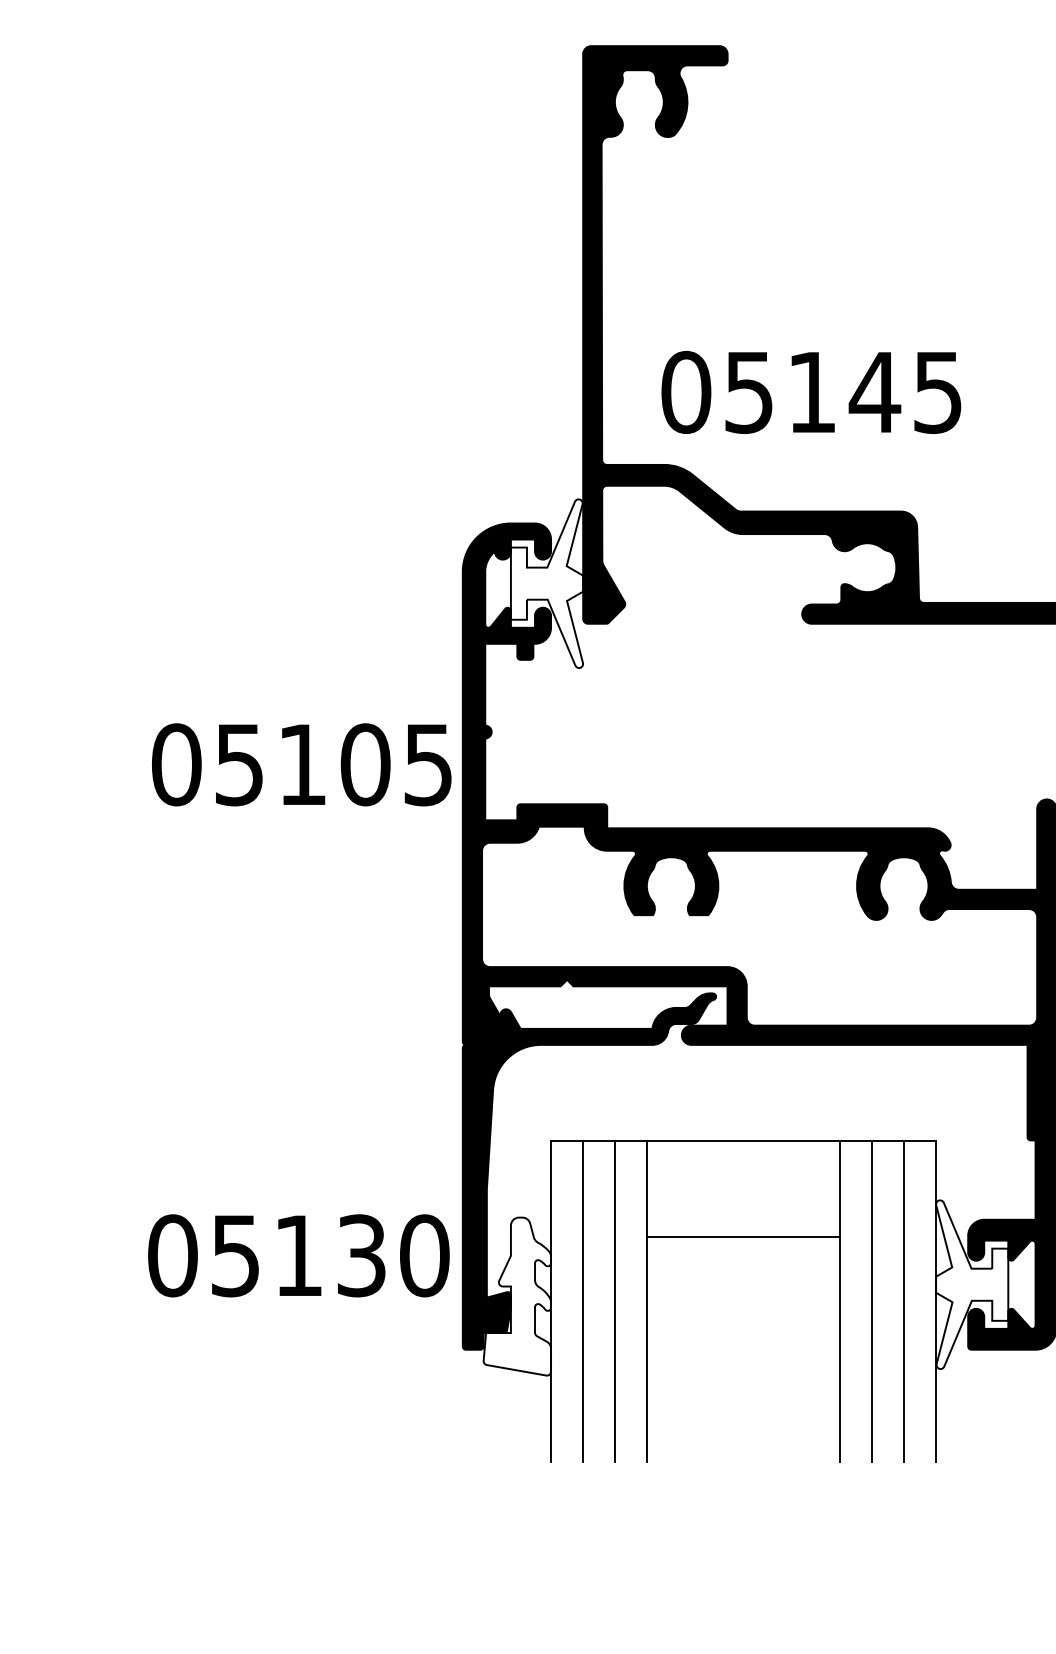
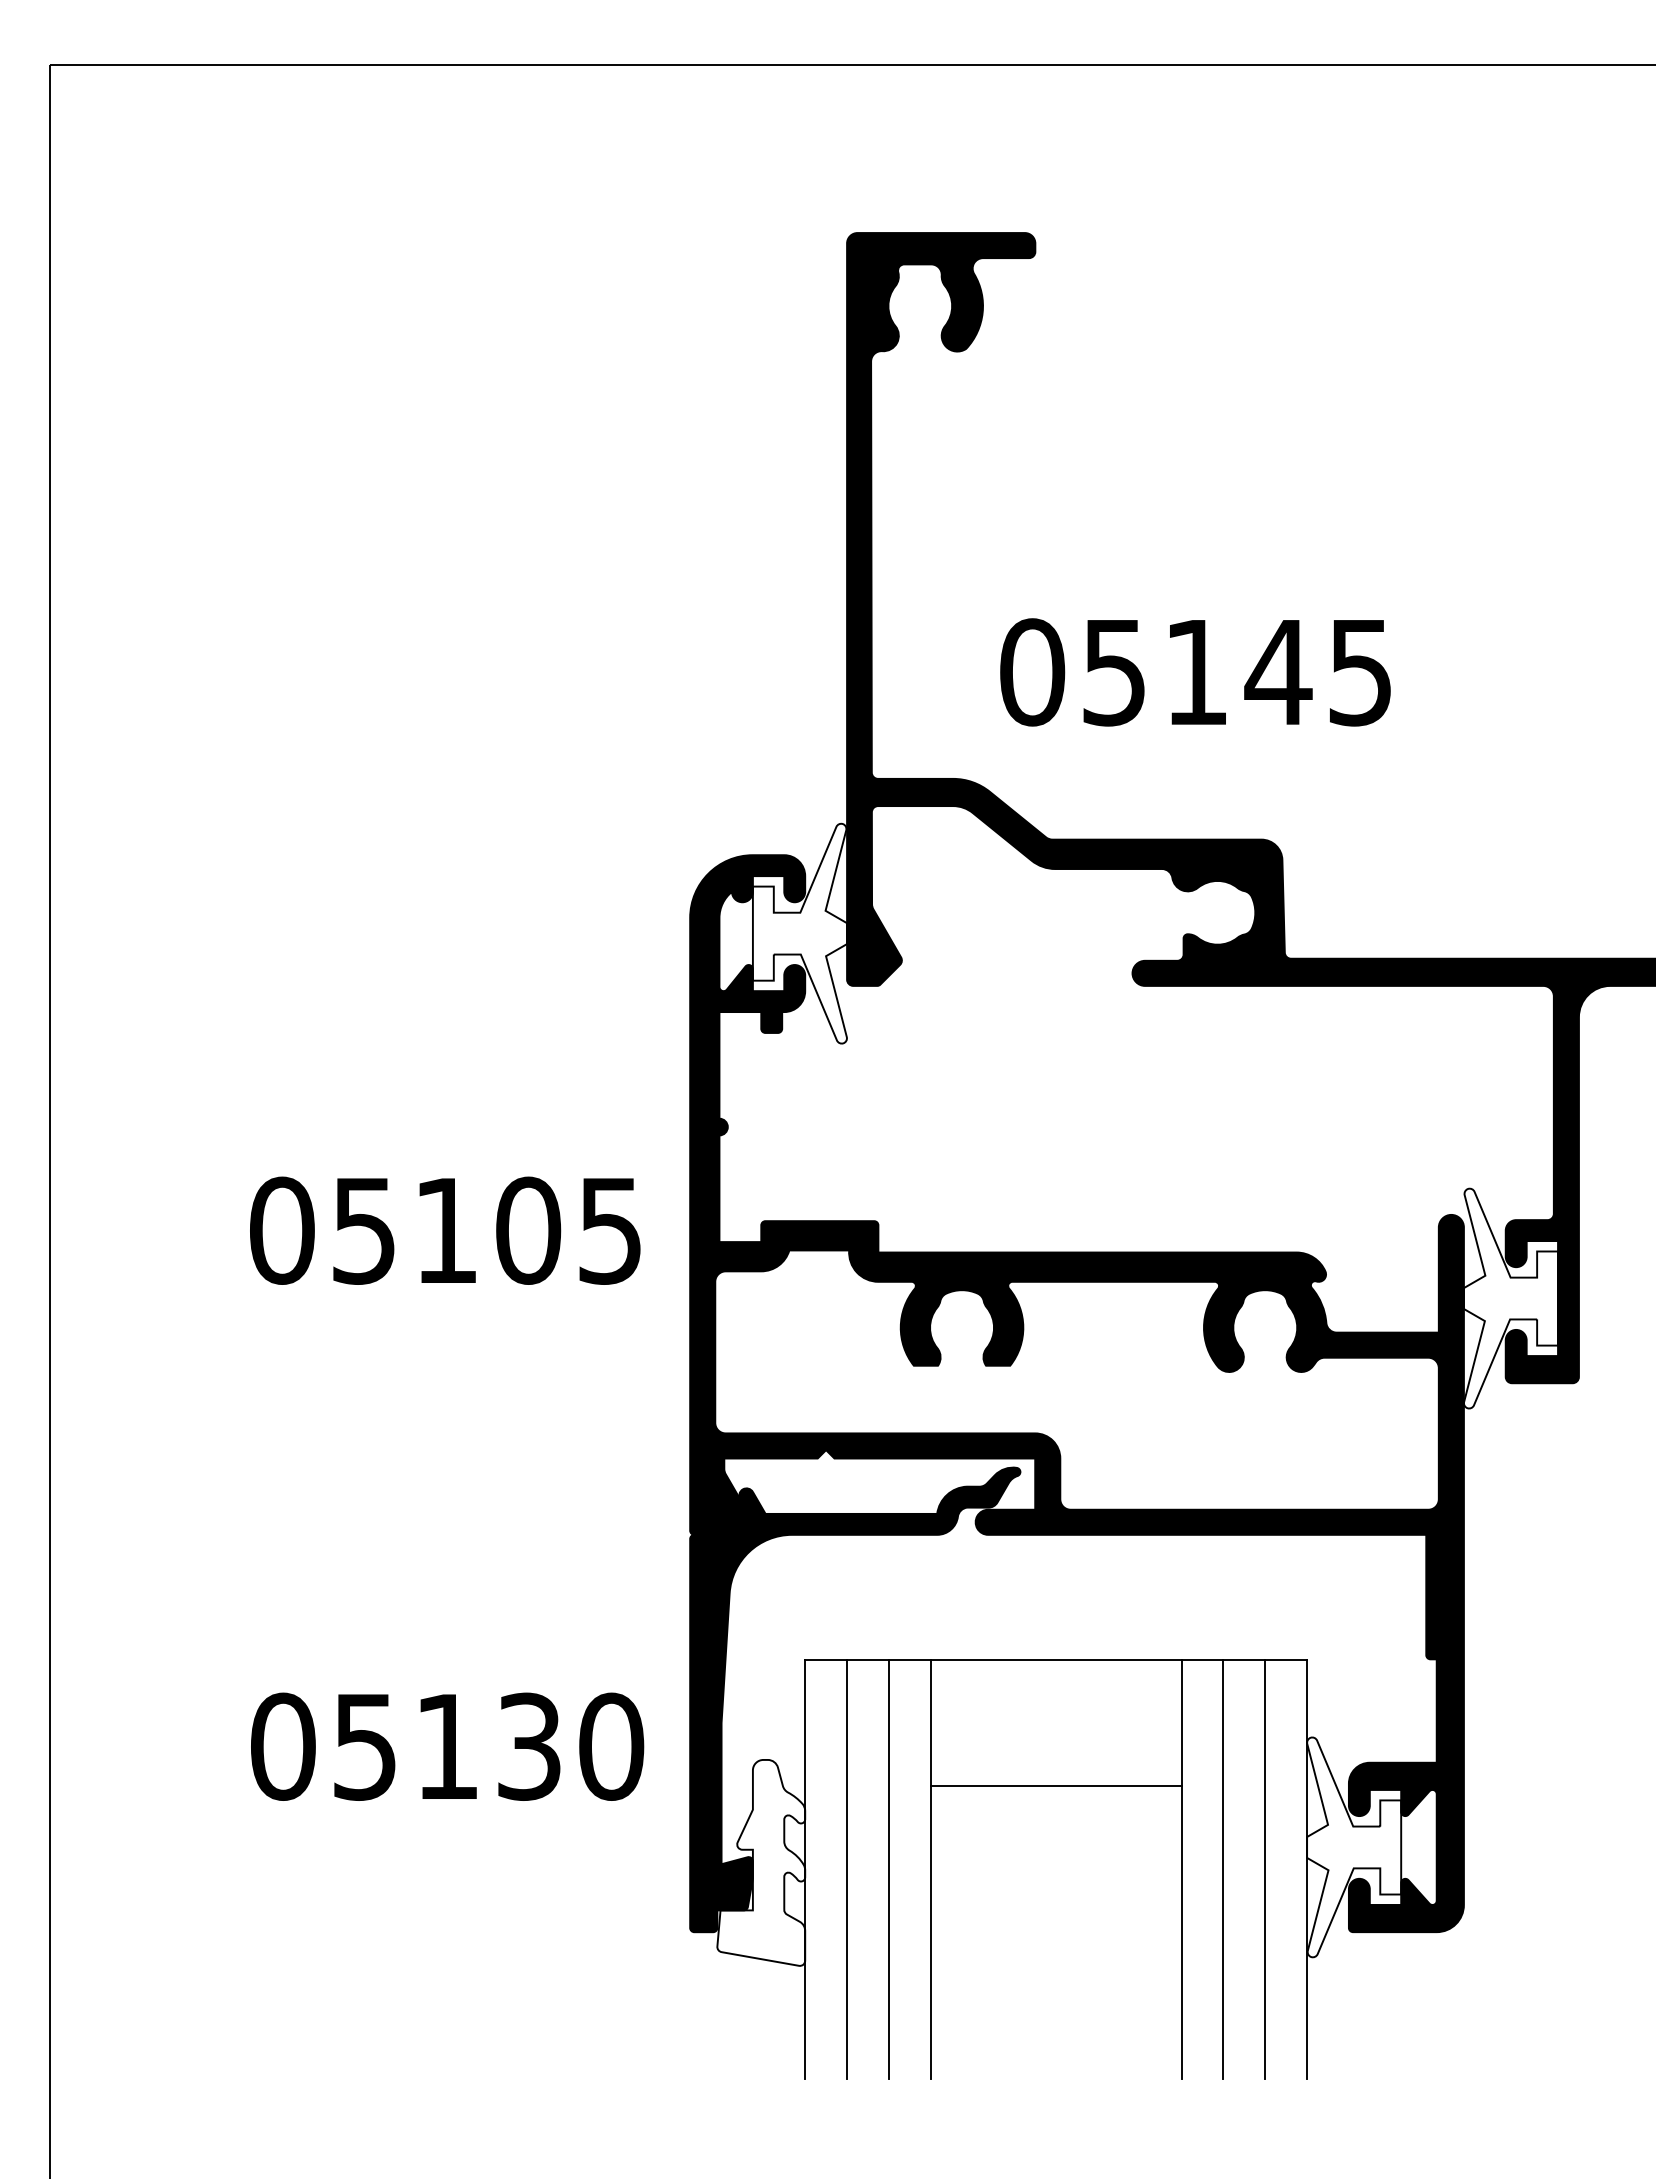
text: (811, 392) -> (1195, 672), moved
text: (301, 764) -> (445, 1230), moved
text: (298, 1255) -> (447, 1746), moved

